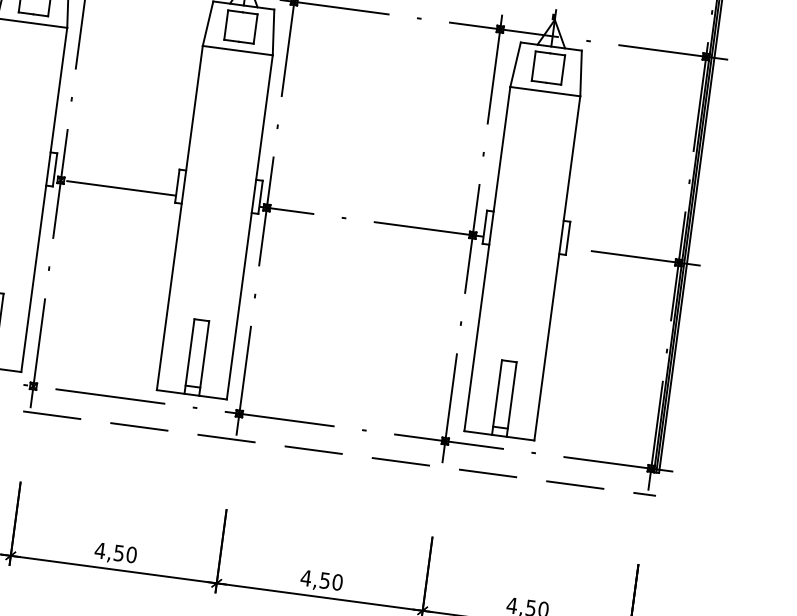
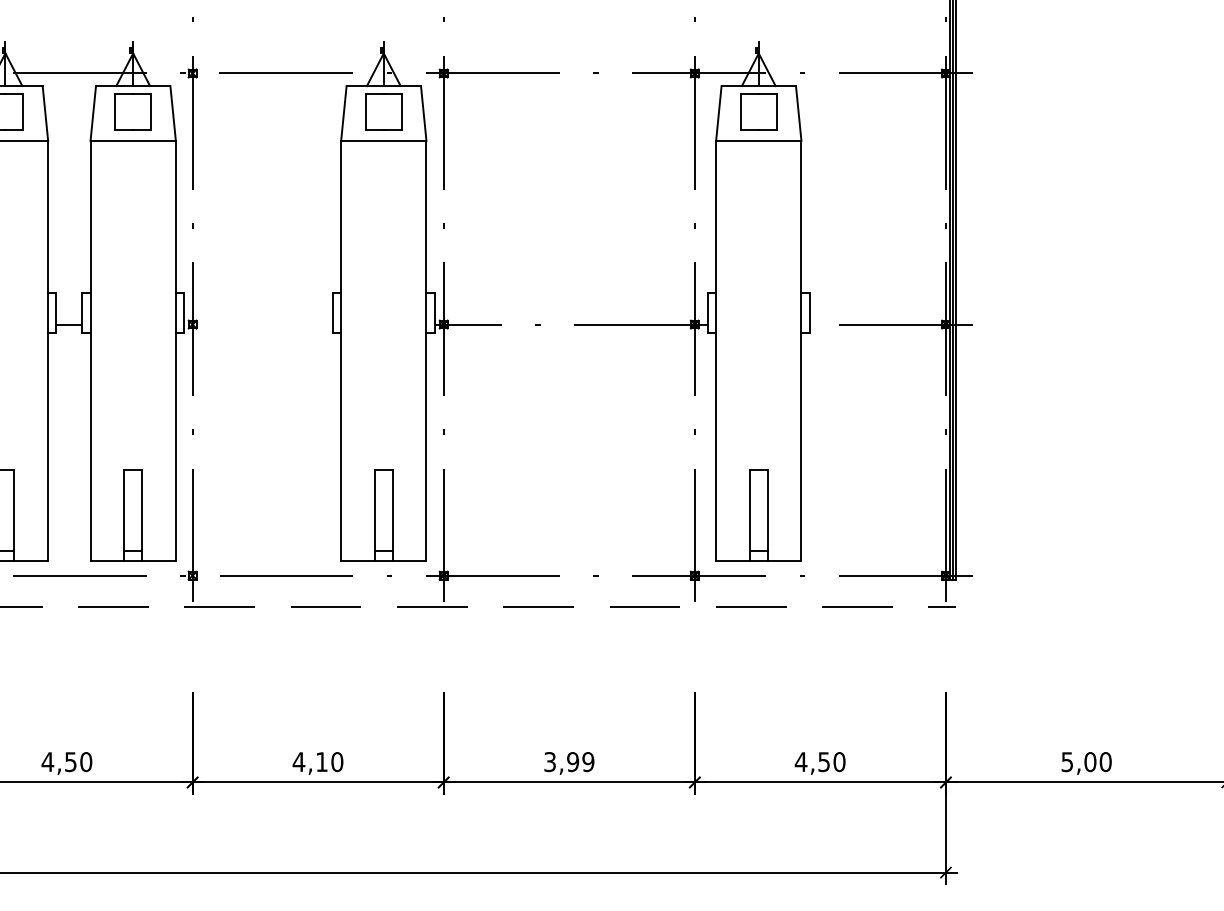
line: (114, 187) -> (258, 324), removed
text: (118, 553) -> (321, 762), 4,50 -> 4,10
text: (321, 580) -> (568, 762), 4,50 -> 3,99

